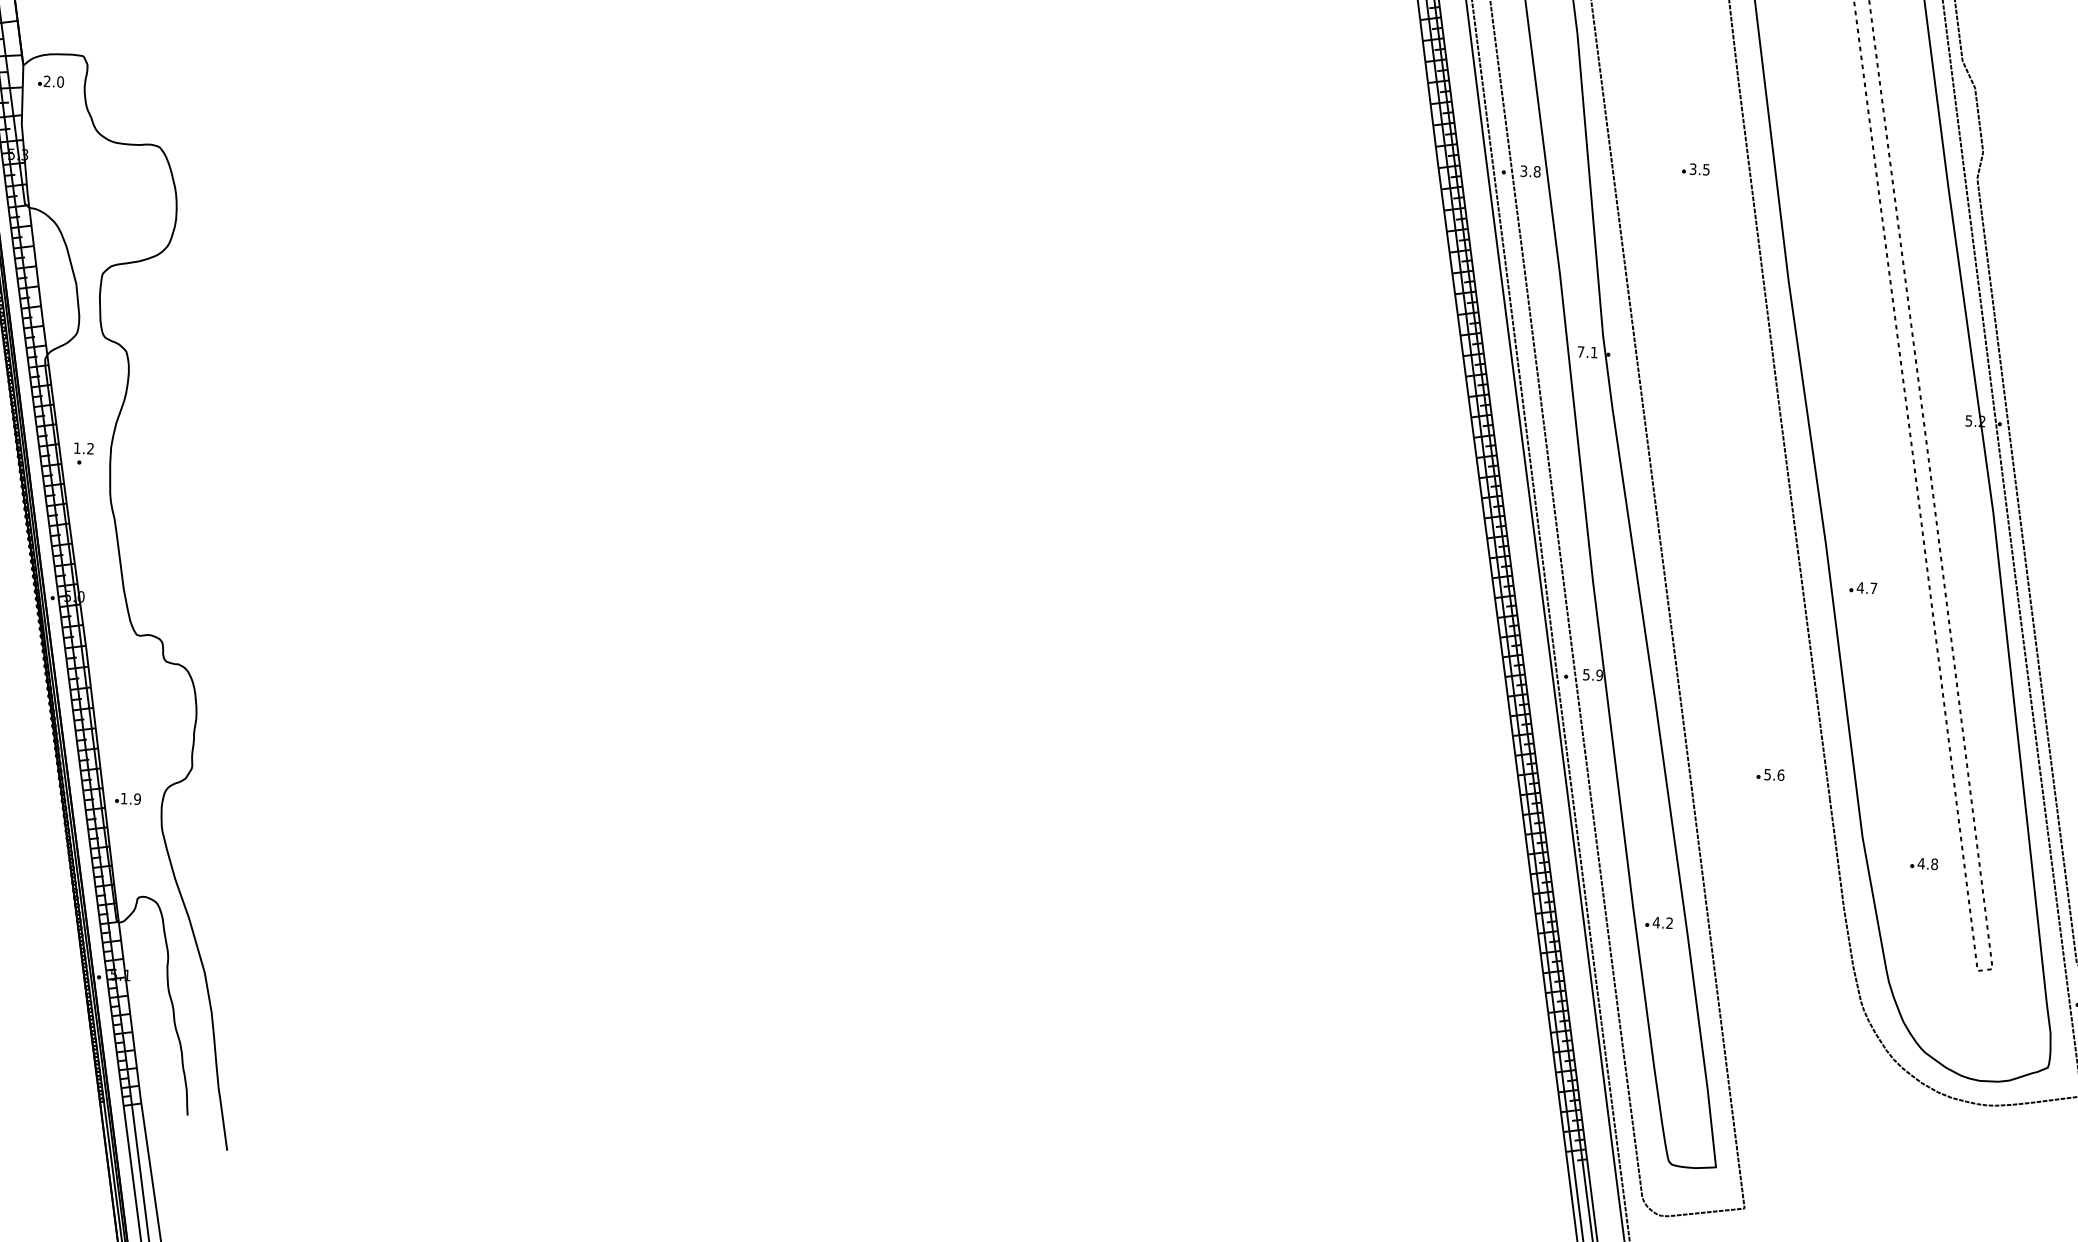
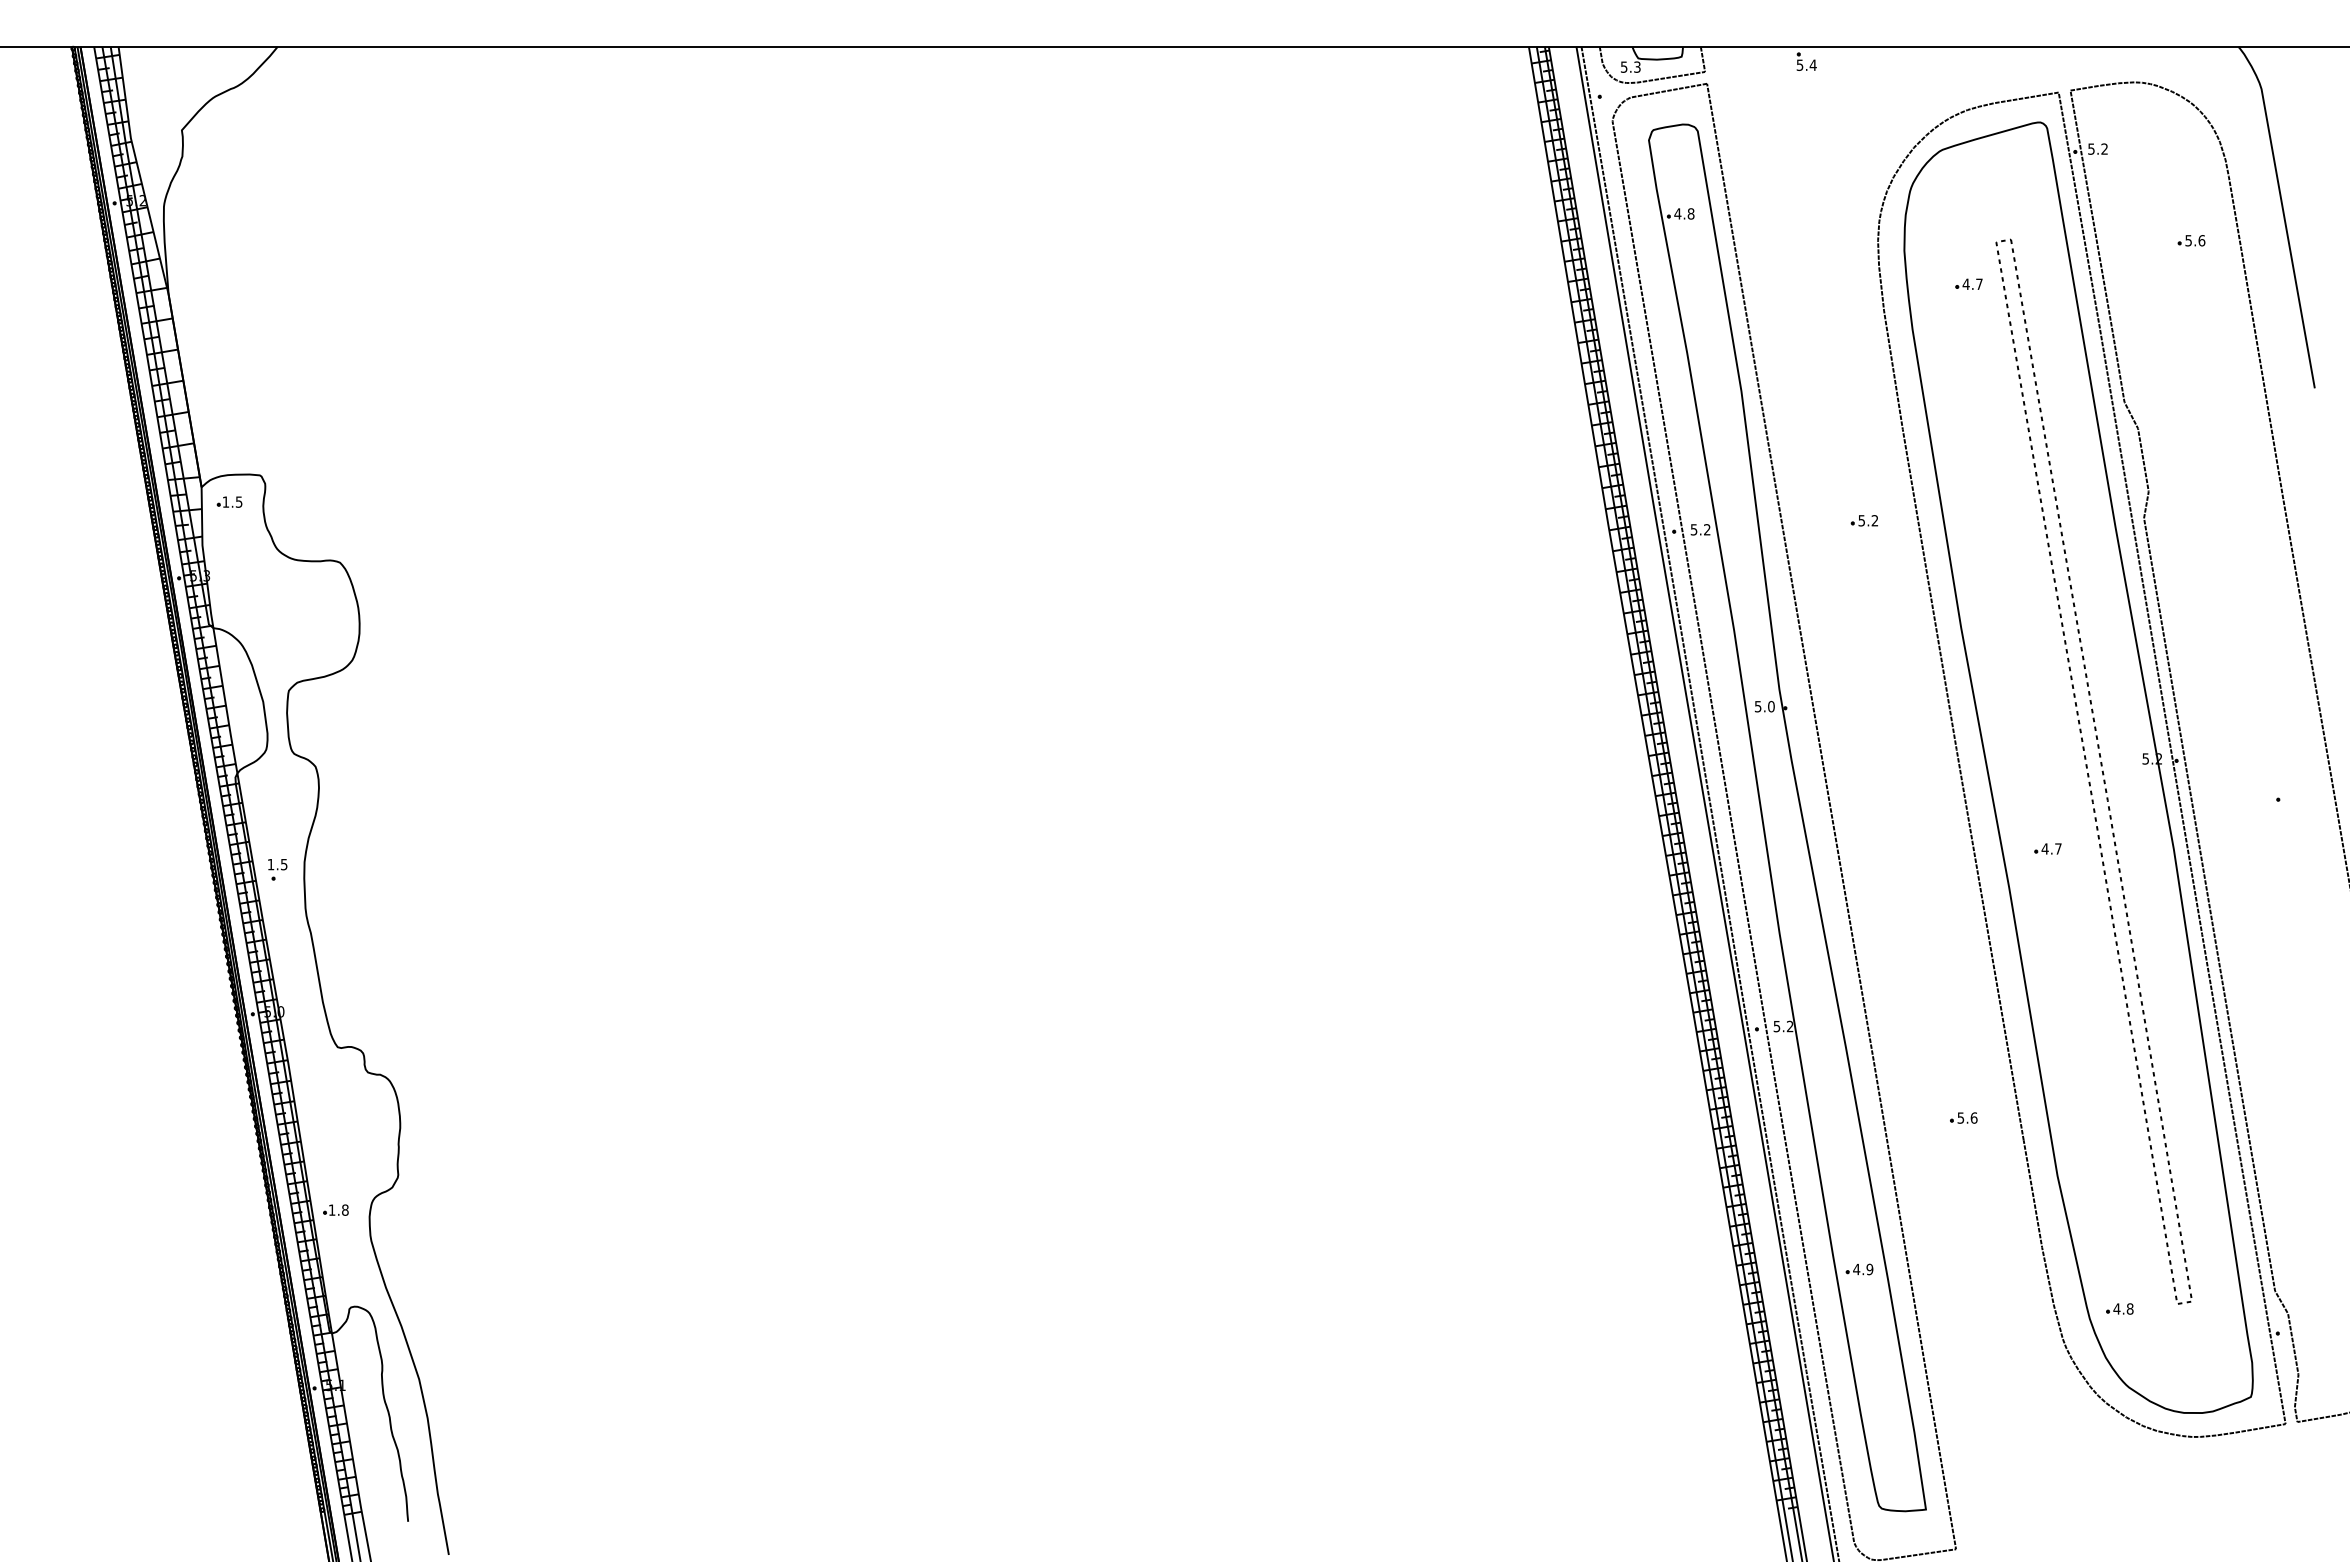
text: (53, 81) -> (232, 501), 2.0 -> 1.5
text: (1699, 169) -> (1868, 520), 3.5 -> 5.2
text: (1530, 171) -> (1700, 529), 3.8 -> 5.2
text: (1587, 352) -> (1764, 706), 7.1 -> 5.0
text: (90, 448) -> (284, 864), 1.2 -> 1.5
part: (1862, 587) -> (2047, 848), moved
text: (1599, 675) -> (1789, 1026), 5.9 -> 5.2
text: (136, 798) -> (344, 1209), 1.9 -> 1.8
part: (1923, 863) -> (2119, 1308), moved
text: (1669, 923) -> (1869, 1269), 4.2 -> 4.9

